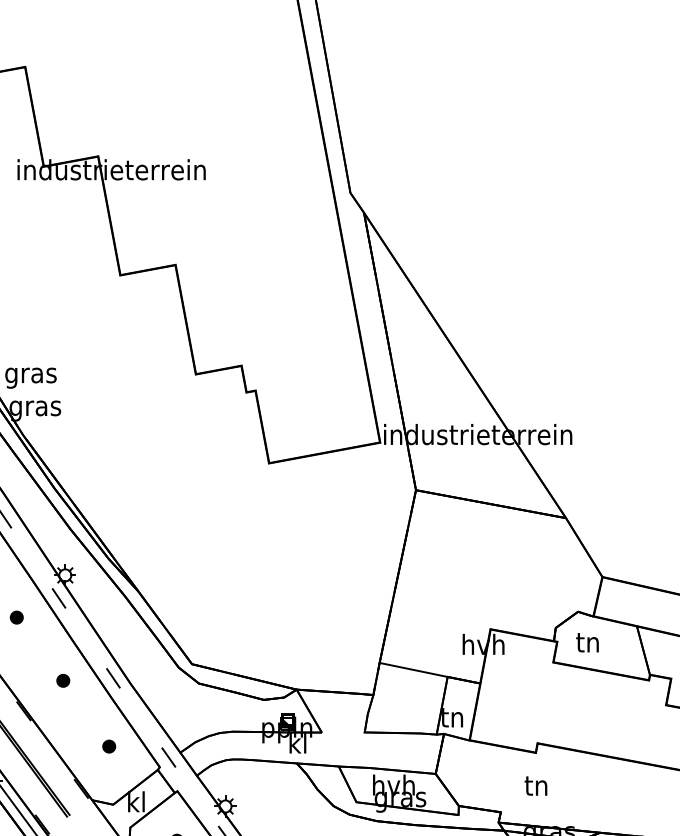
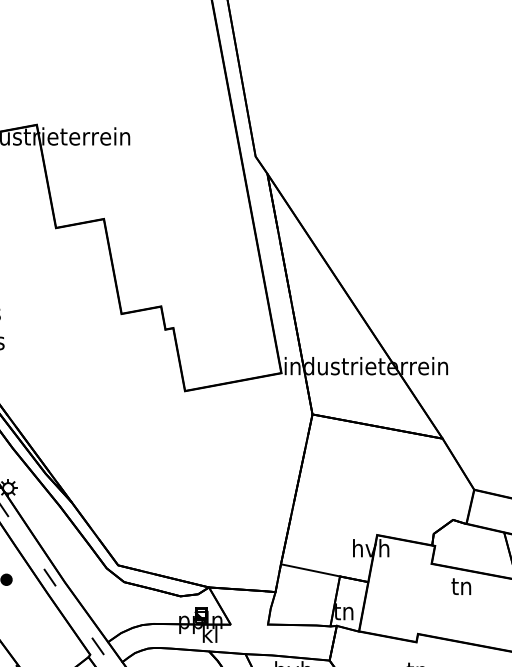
text: (587, 642) -> (461, 586), moved
part: (109, 746) -> (46, 636), removed

